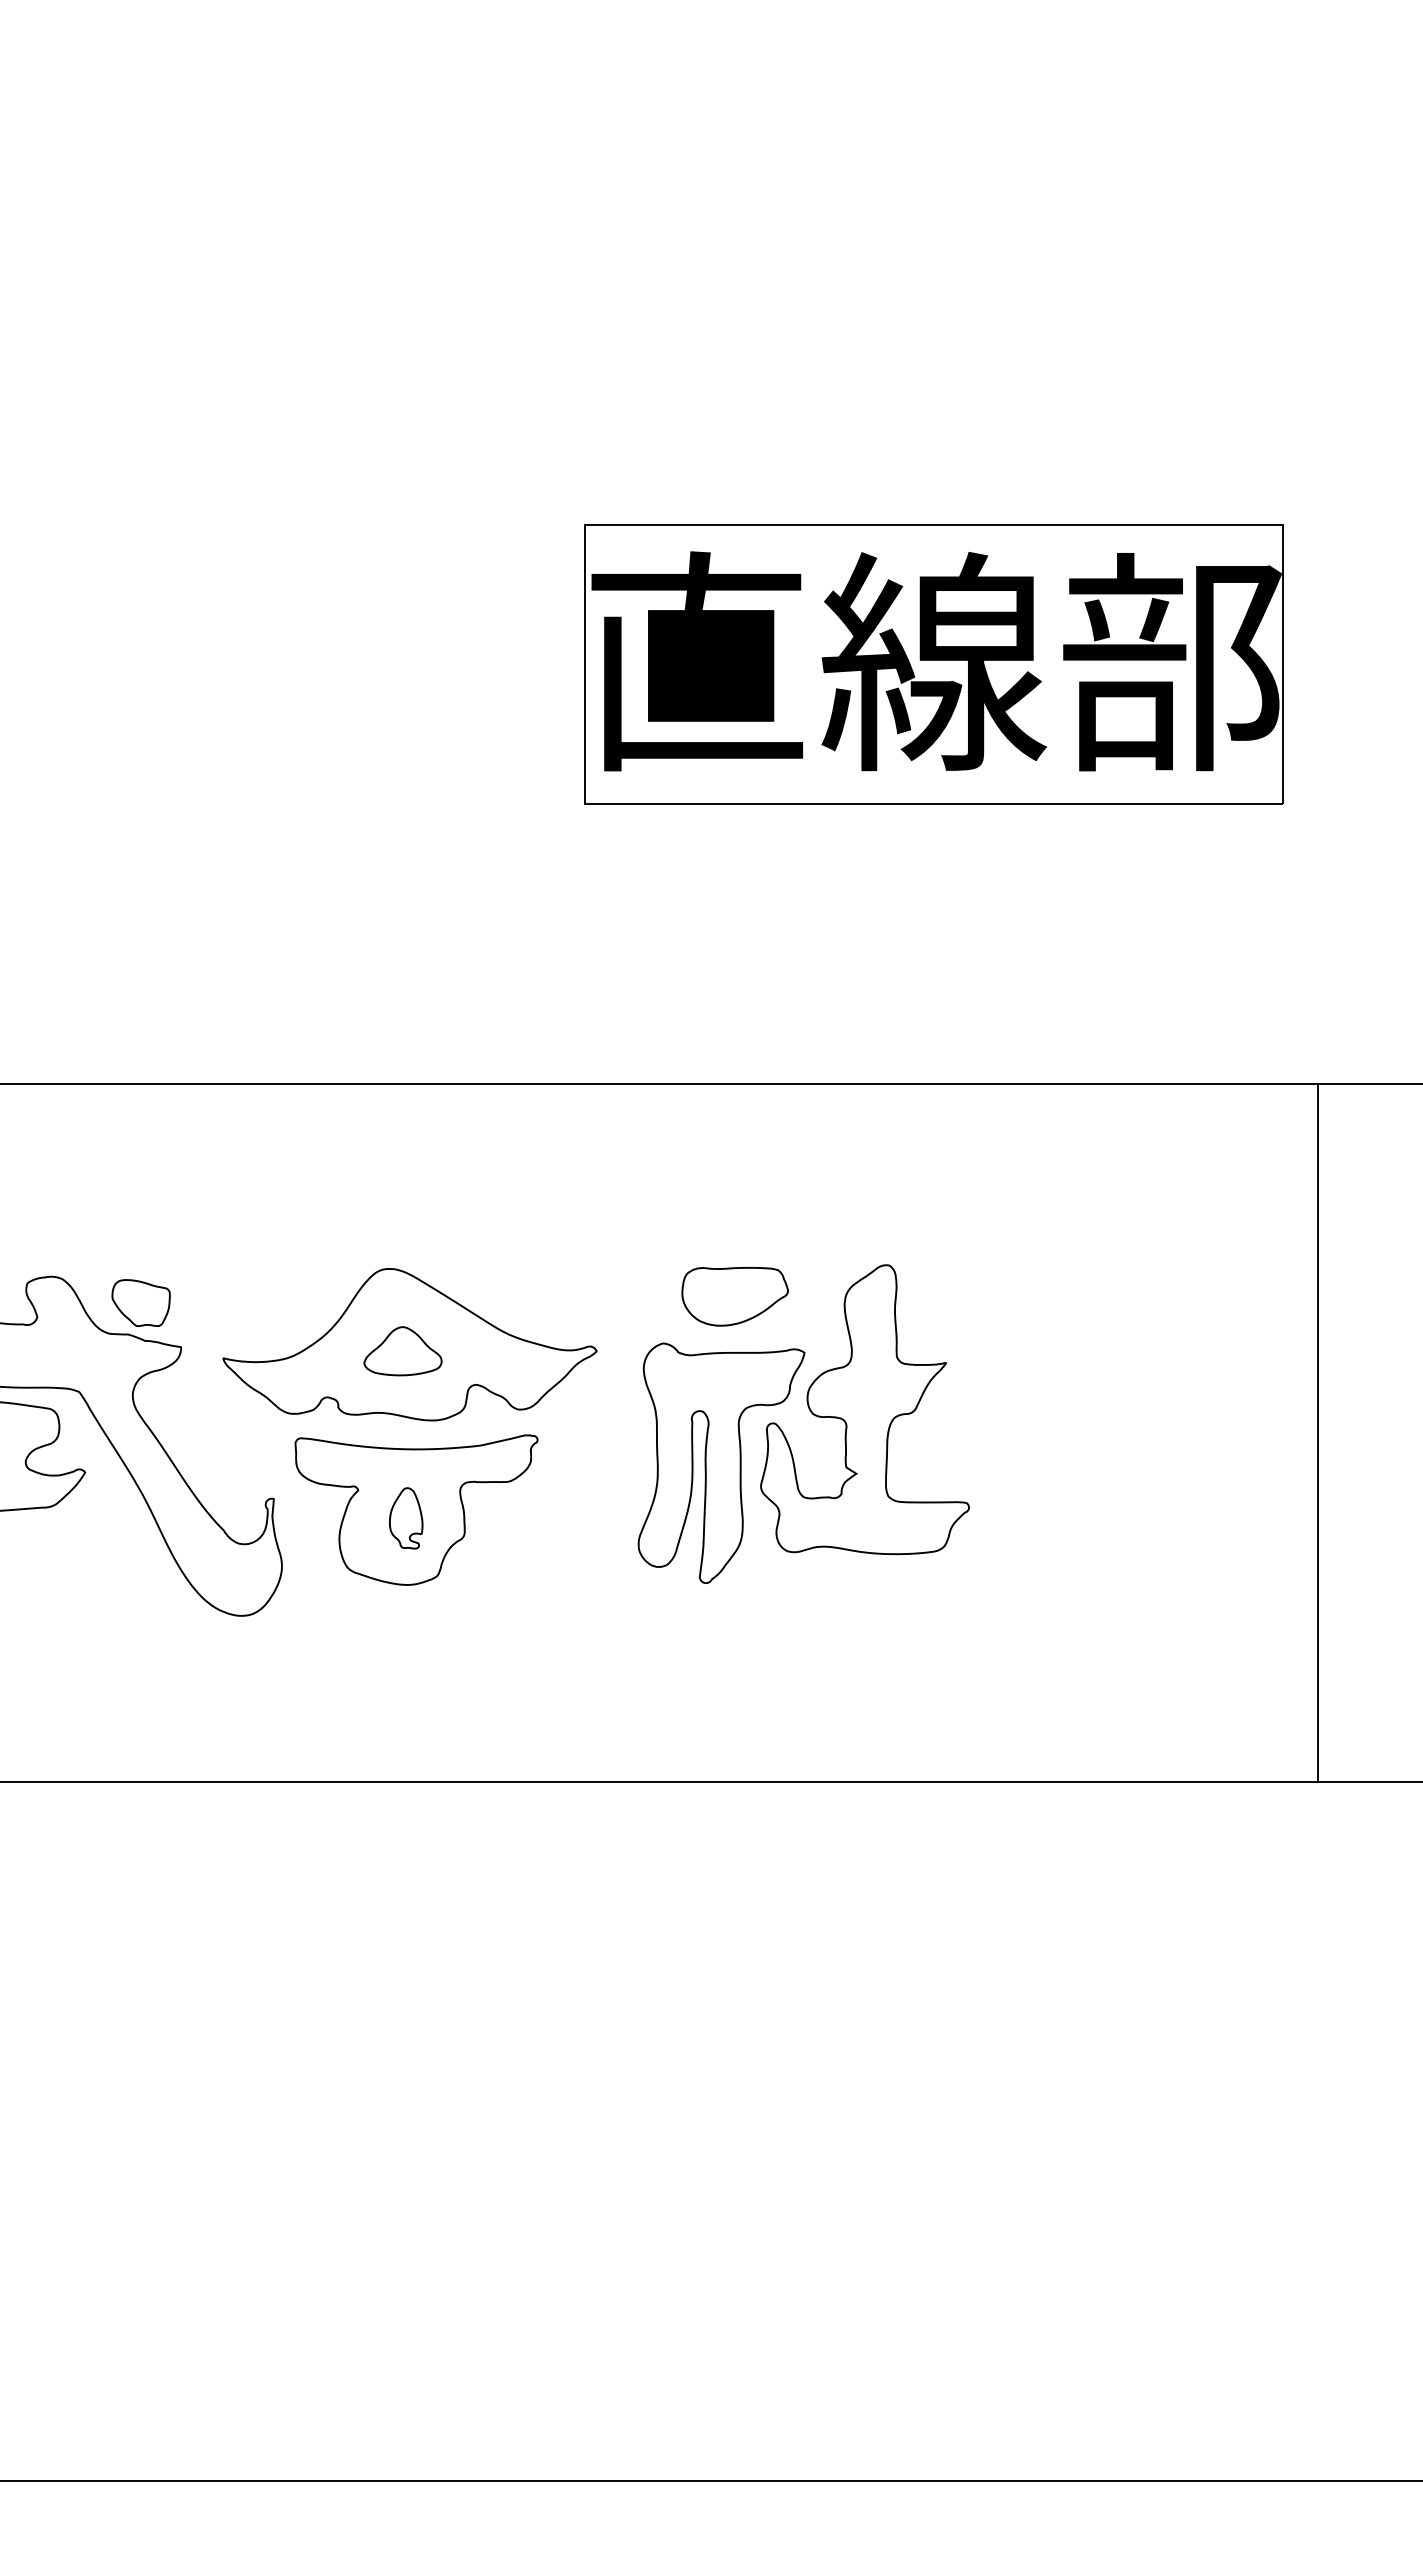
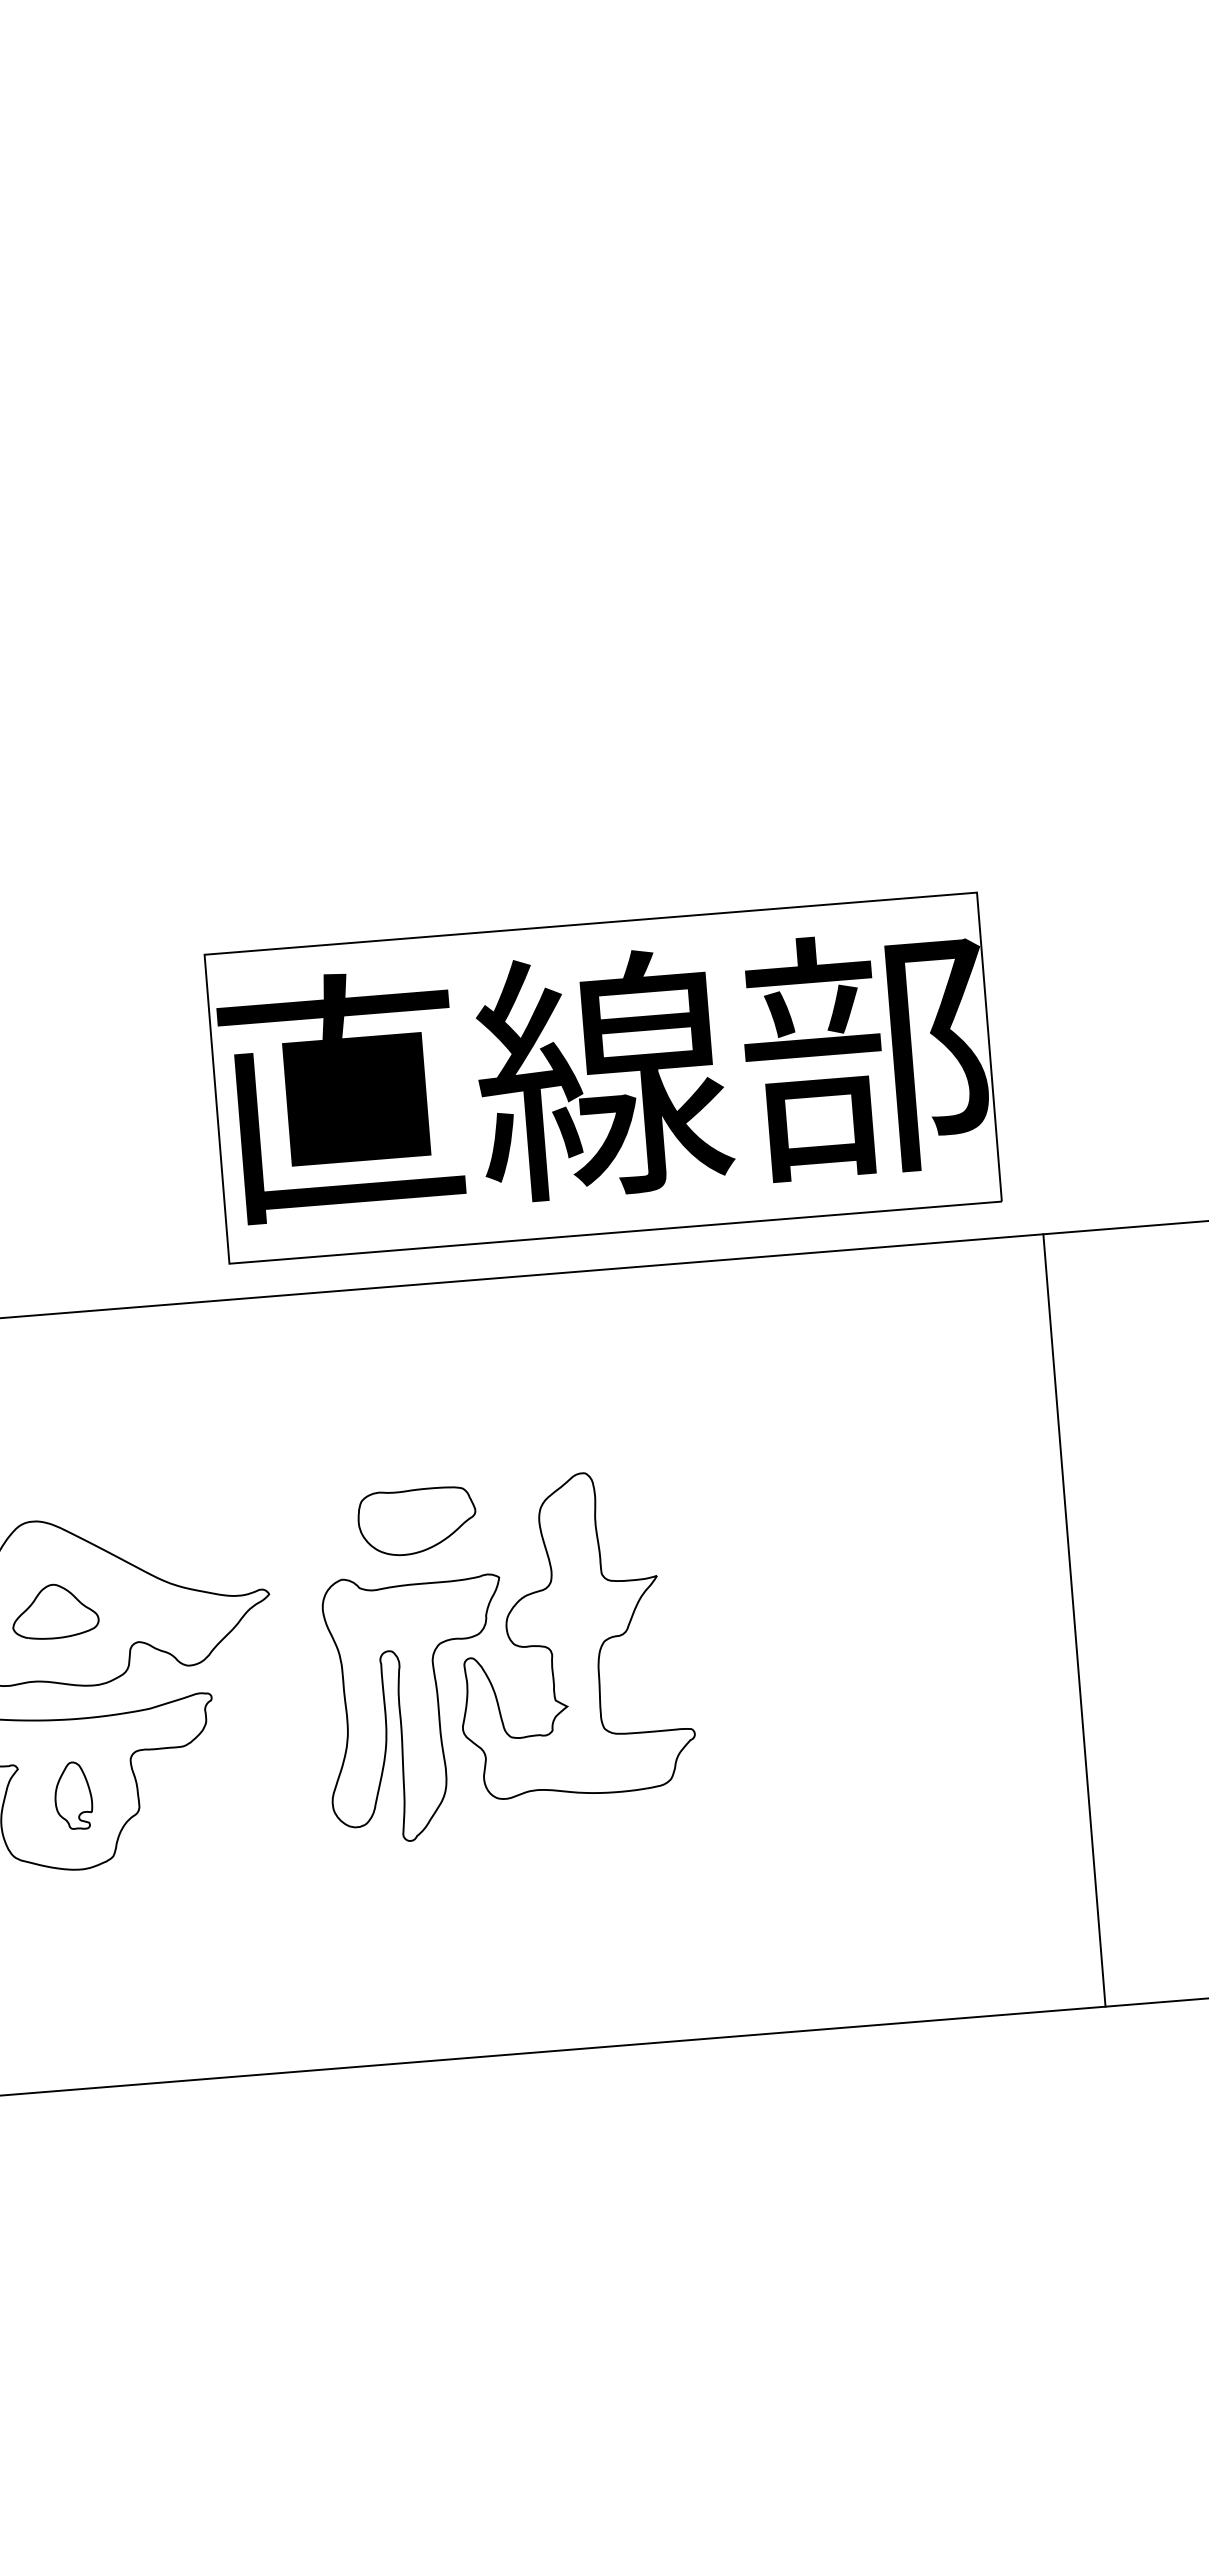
part: (933, 664) -> (602, 1077), moved

